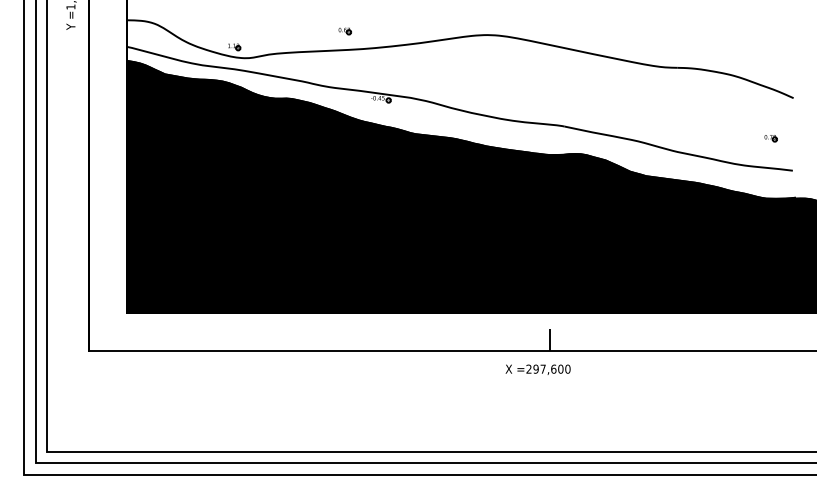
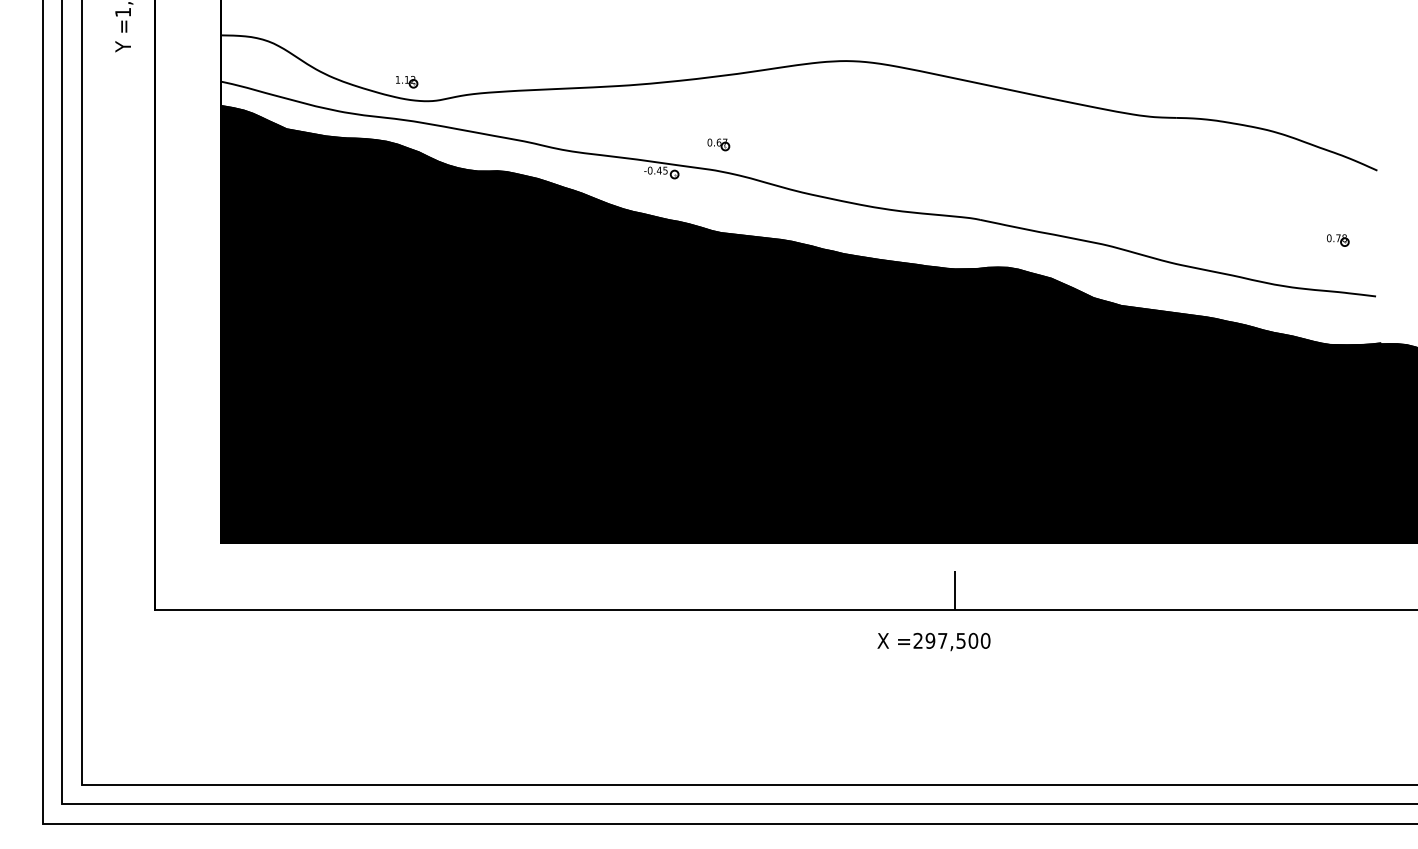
part: (344, 31) -> (717, 145), moved
text: (553, 368) -> (960, 639), =297,600 -> =297,500

